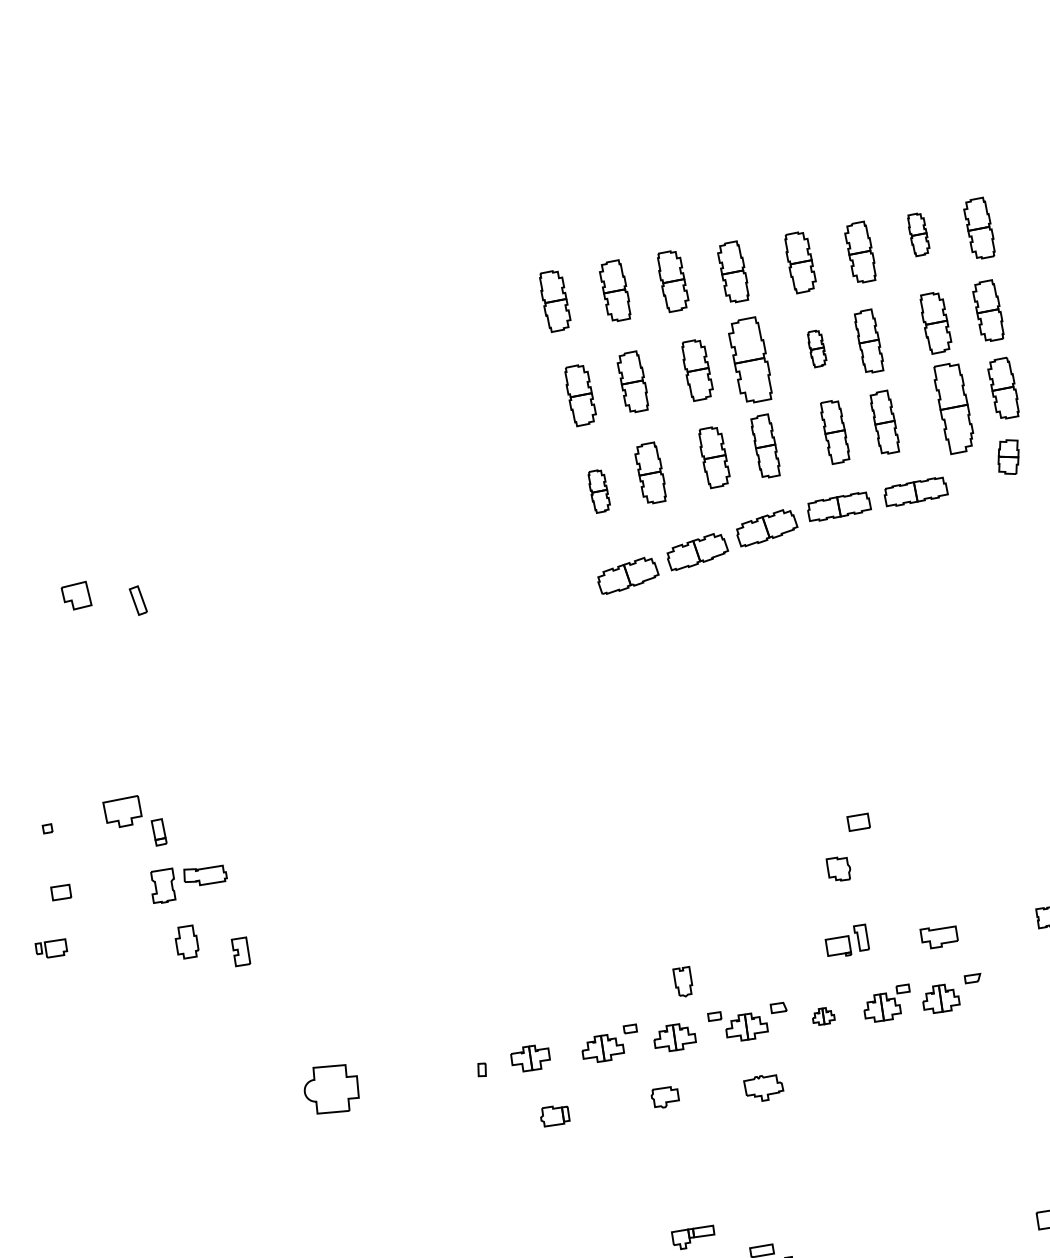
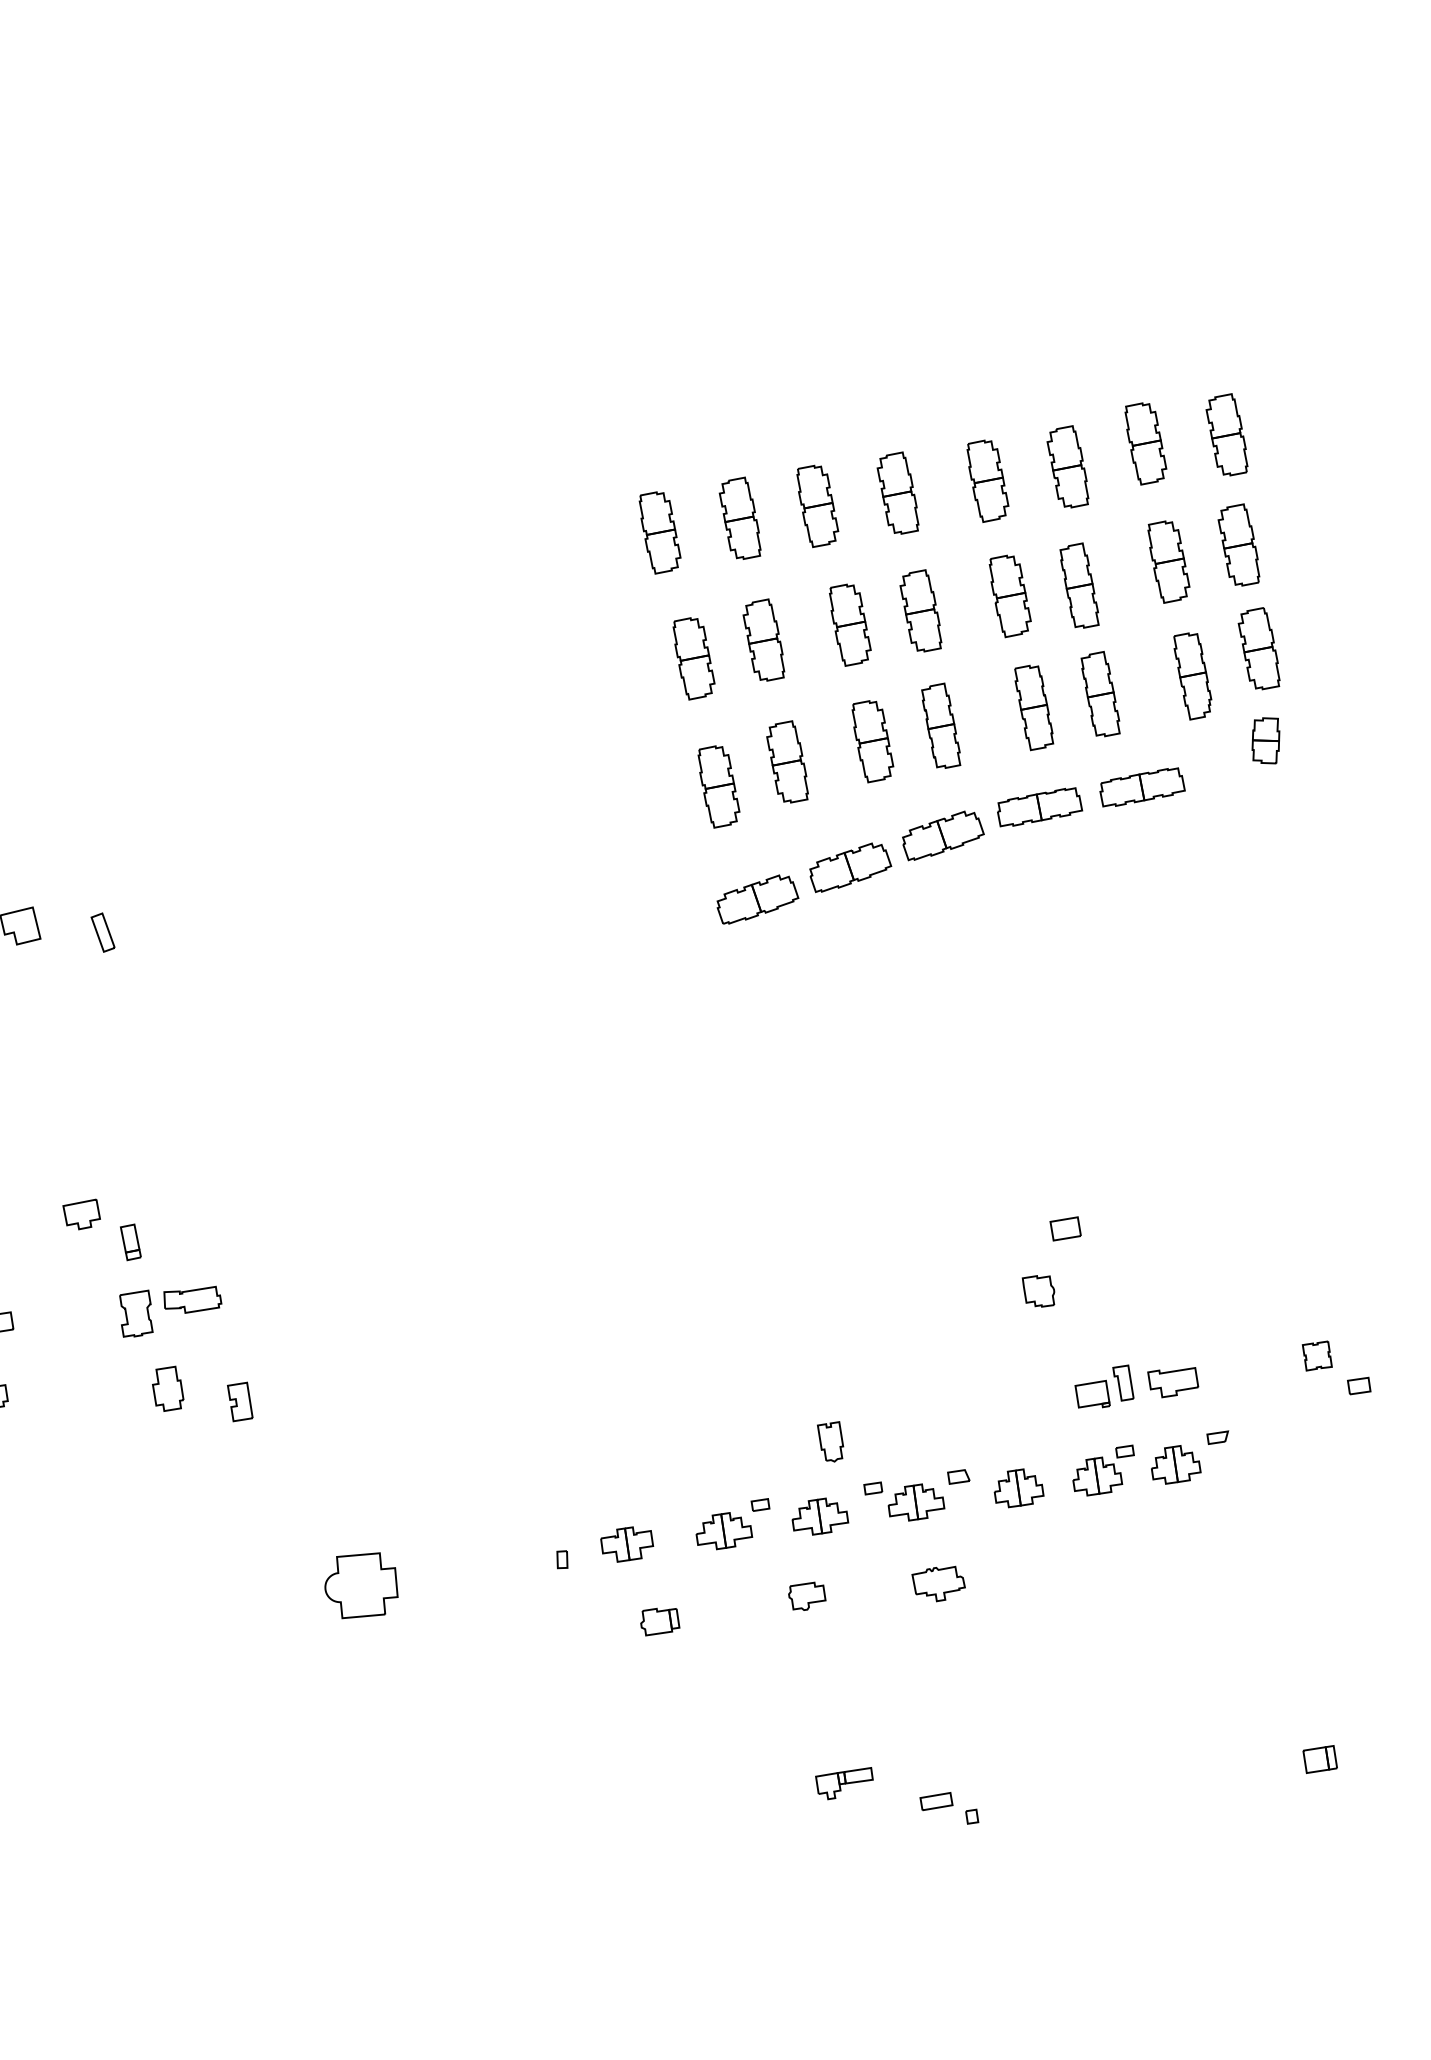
part: (918, 234) -> (1145, 443), size x1.43
part: (816, 349) -> (1009, 596), size x1.67
part: (750, 359) -> (920, 610), size x0.71
part: (953, 408) -> (1192, 676), size x0.71
part: (598, 491) -> (718, 786), size x1.43
part: (122, 811) -> (81, 1214), size x0.71
part: (847, 940) -> (1104, 1386), moved
part: (823, 1016) -> (1018, 1488), size x1.67

